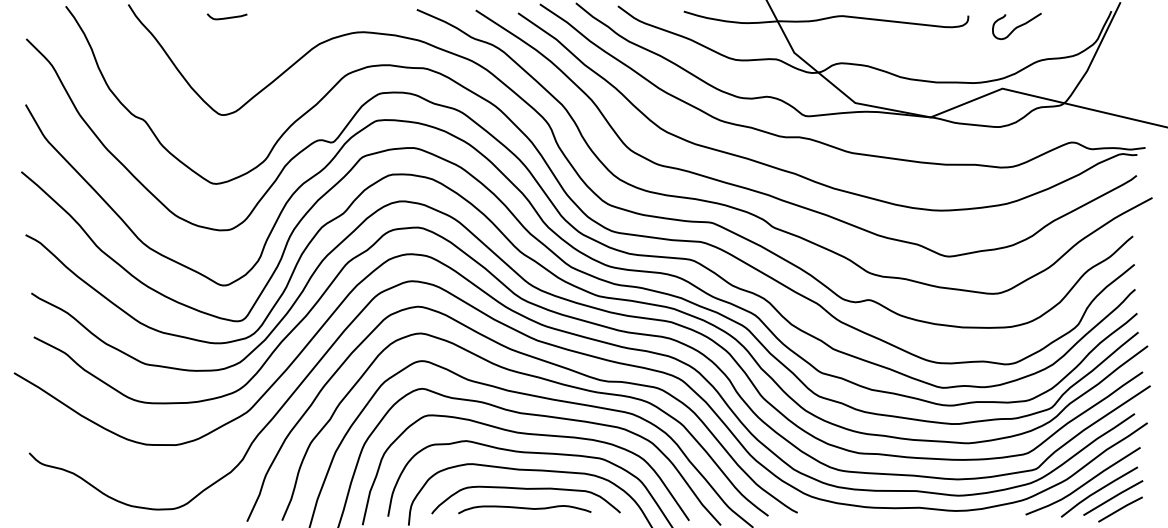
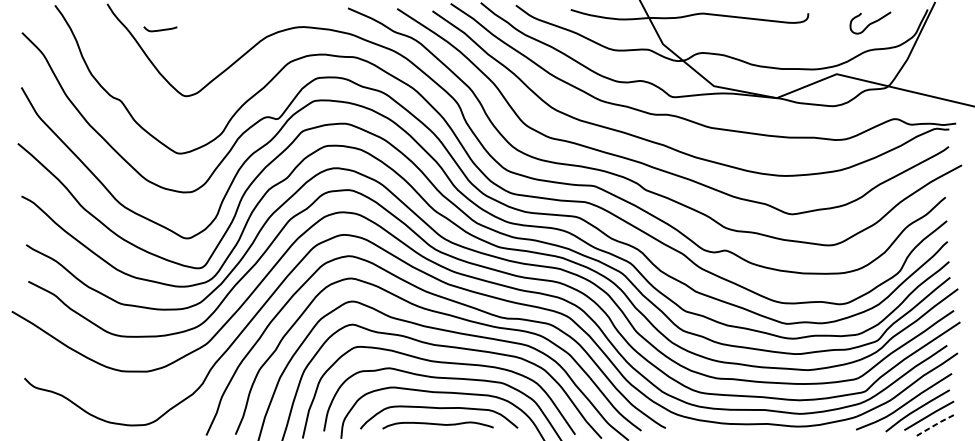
curve: (226, 17) -> (159, 29), moved
curve: (1016, 26) -> (870, 23), moved
line: (1120, 508) -> (935, 424), solid -> dashed

